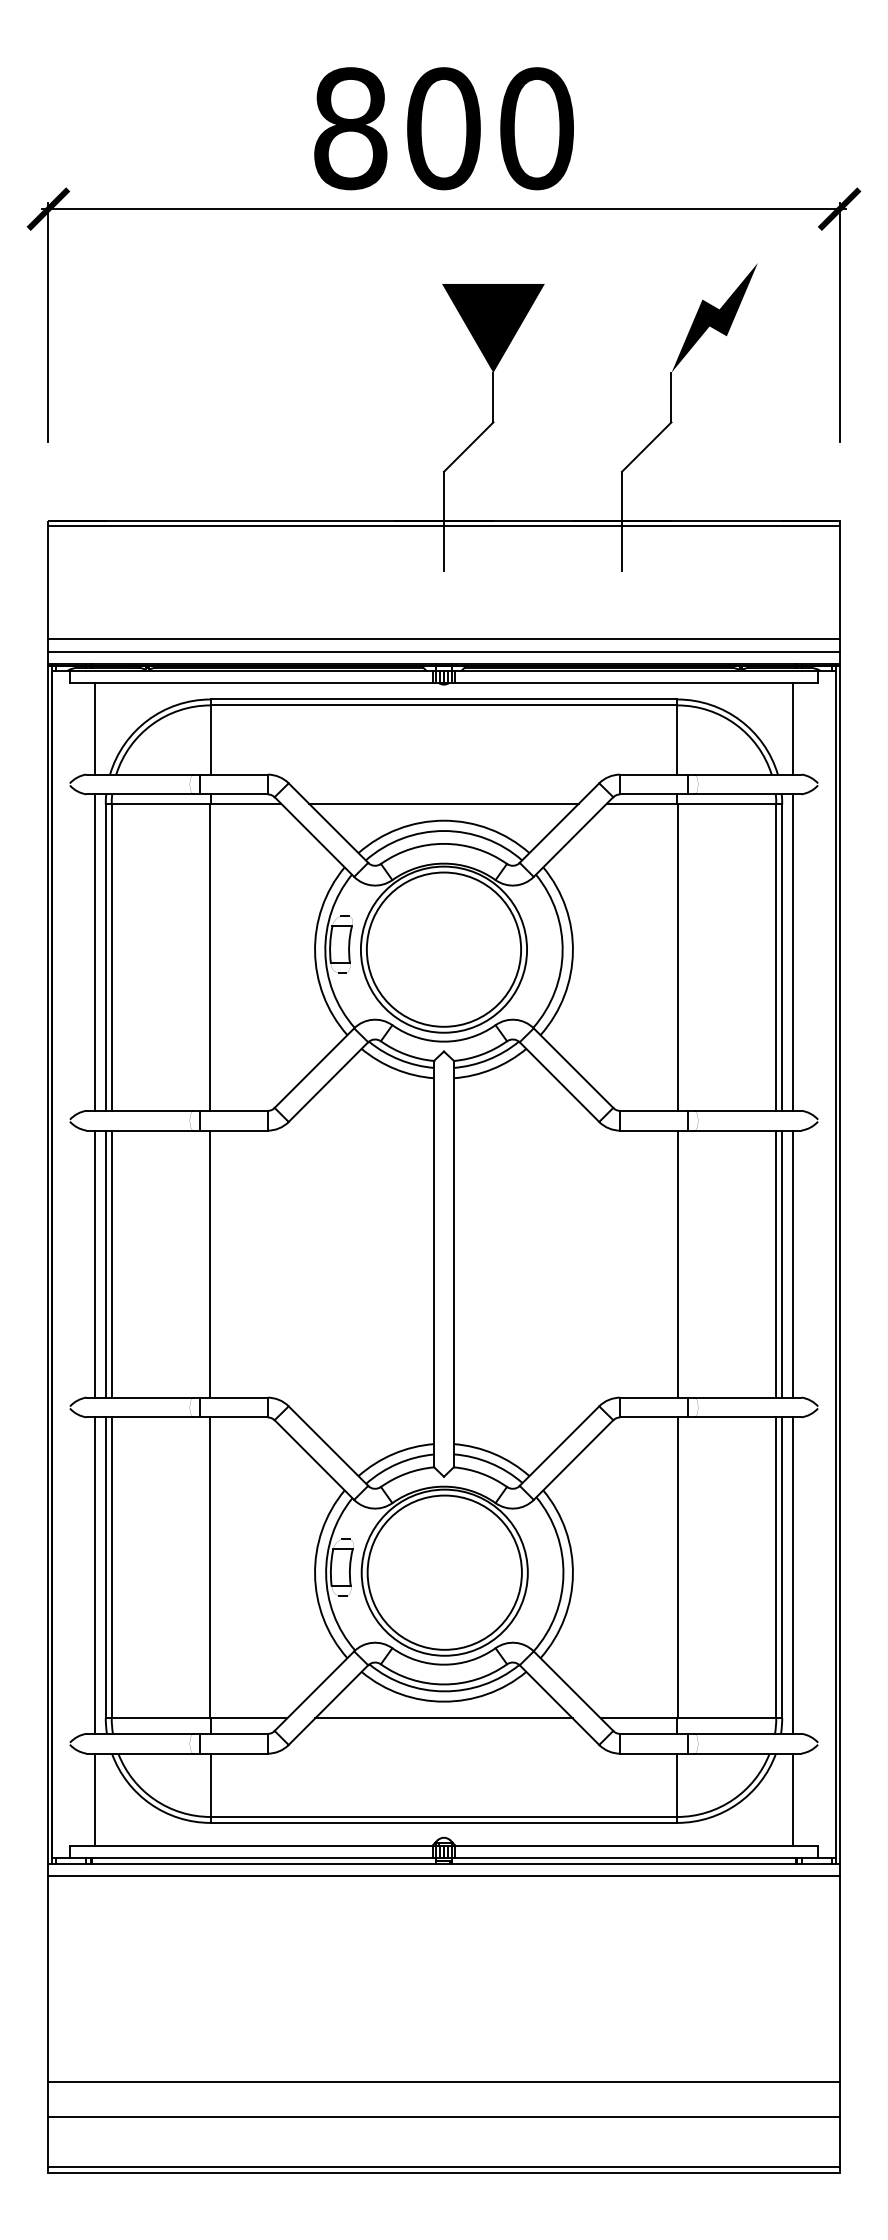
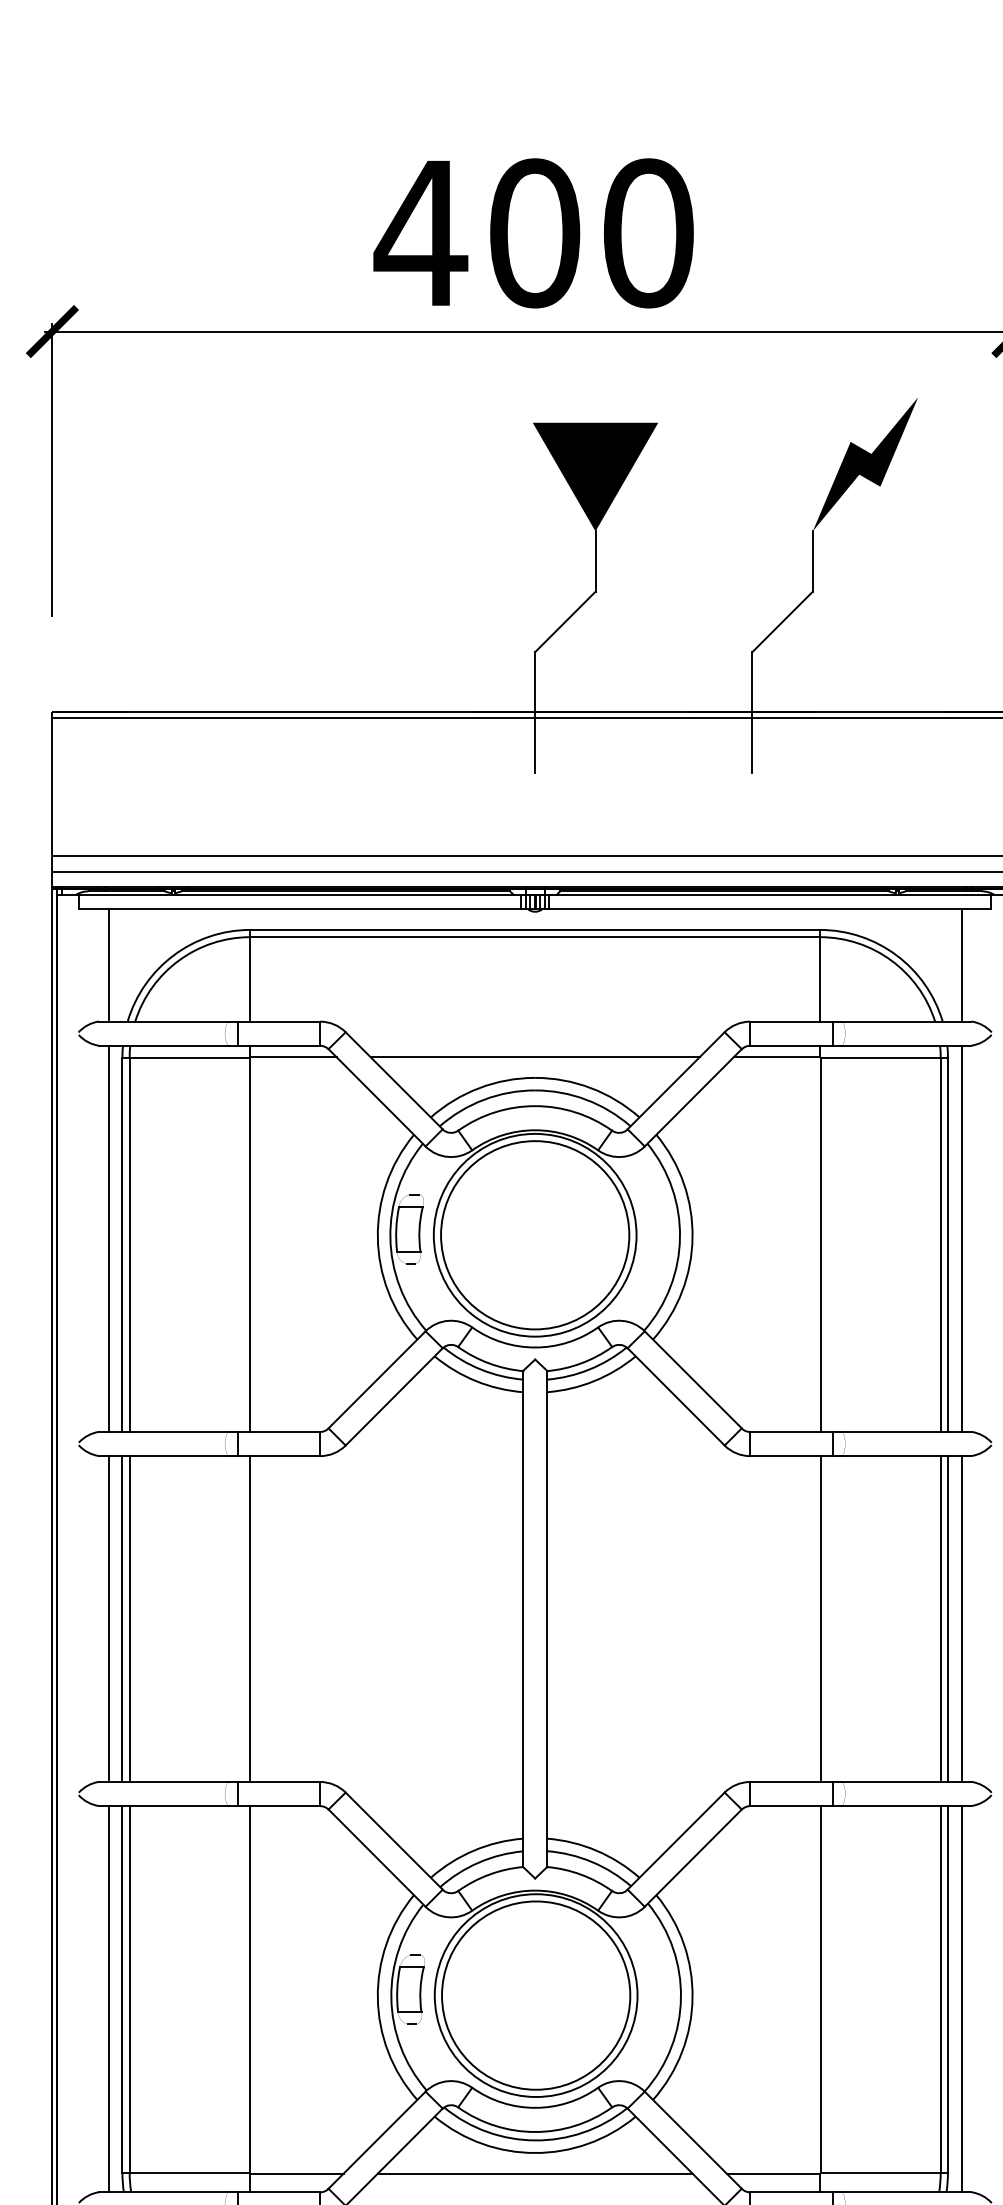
text: (350, 128) -> (421, 233), 800 -> 400

